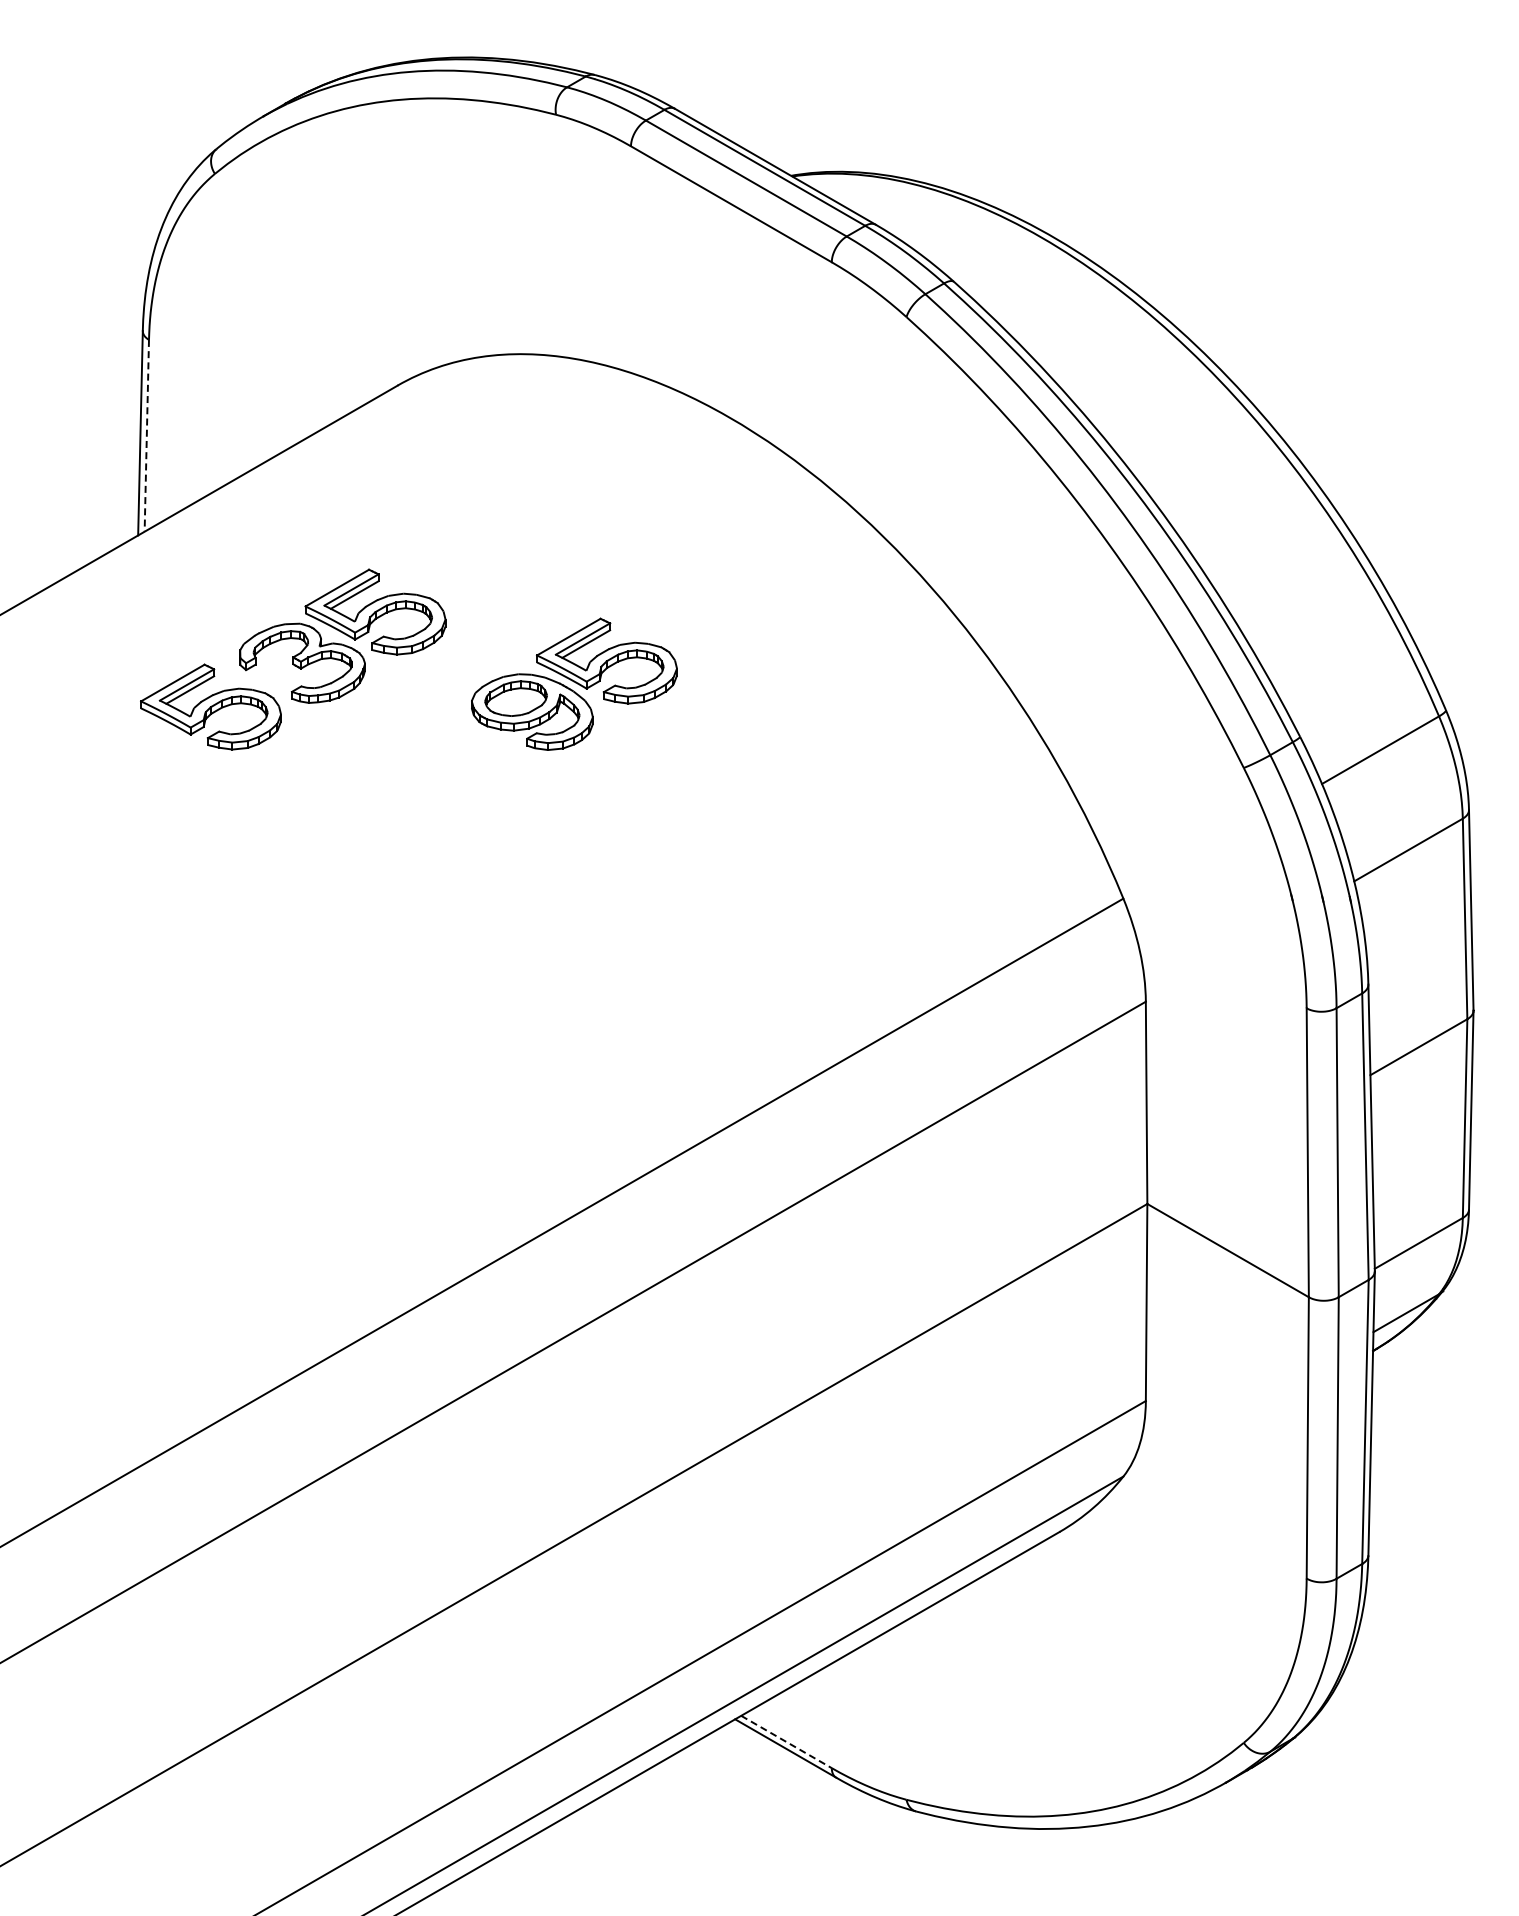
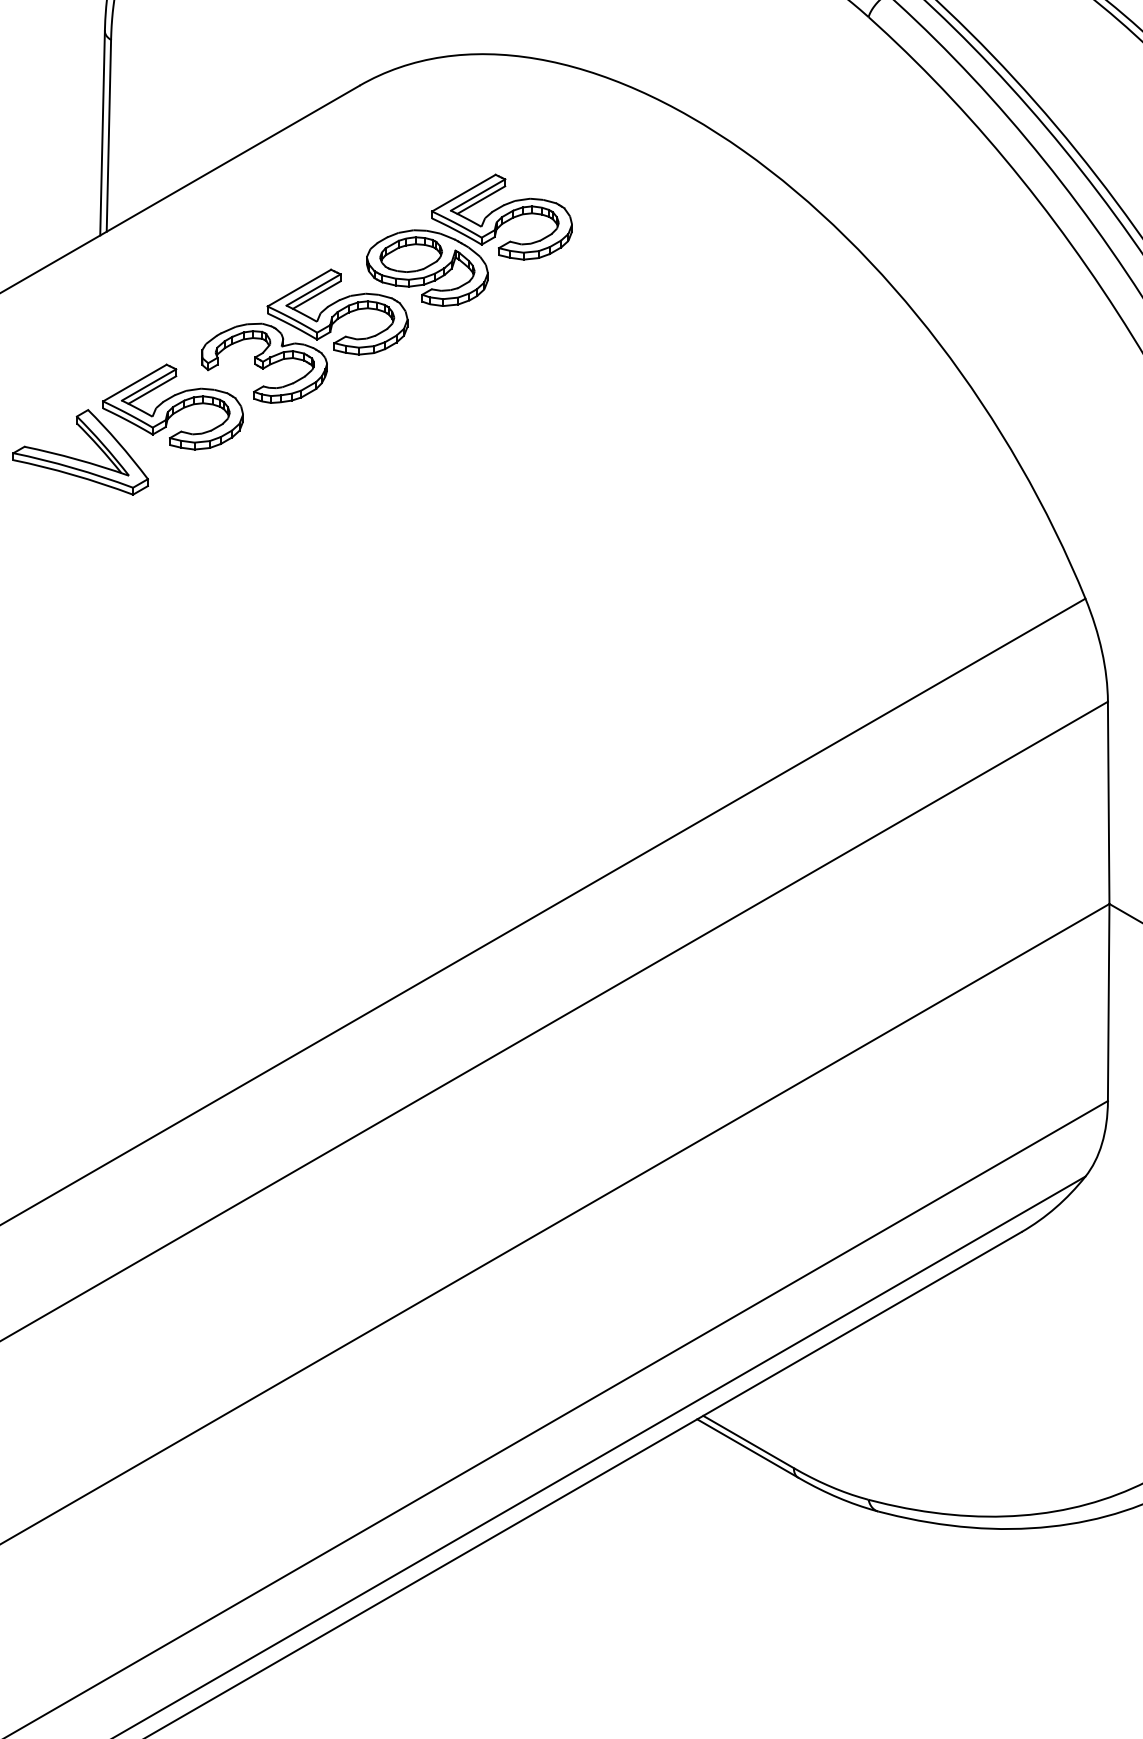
line: (146, 435) -> (108, 135), dashed -> solid
part: (574, 683) -> (469, 239), moved
part: (115, 758) -> (77, 458), added
line: (786, 1742) -> (748, 1442), dashed -> solid

